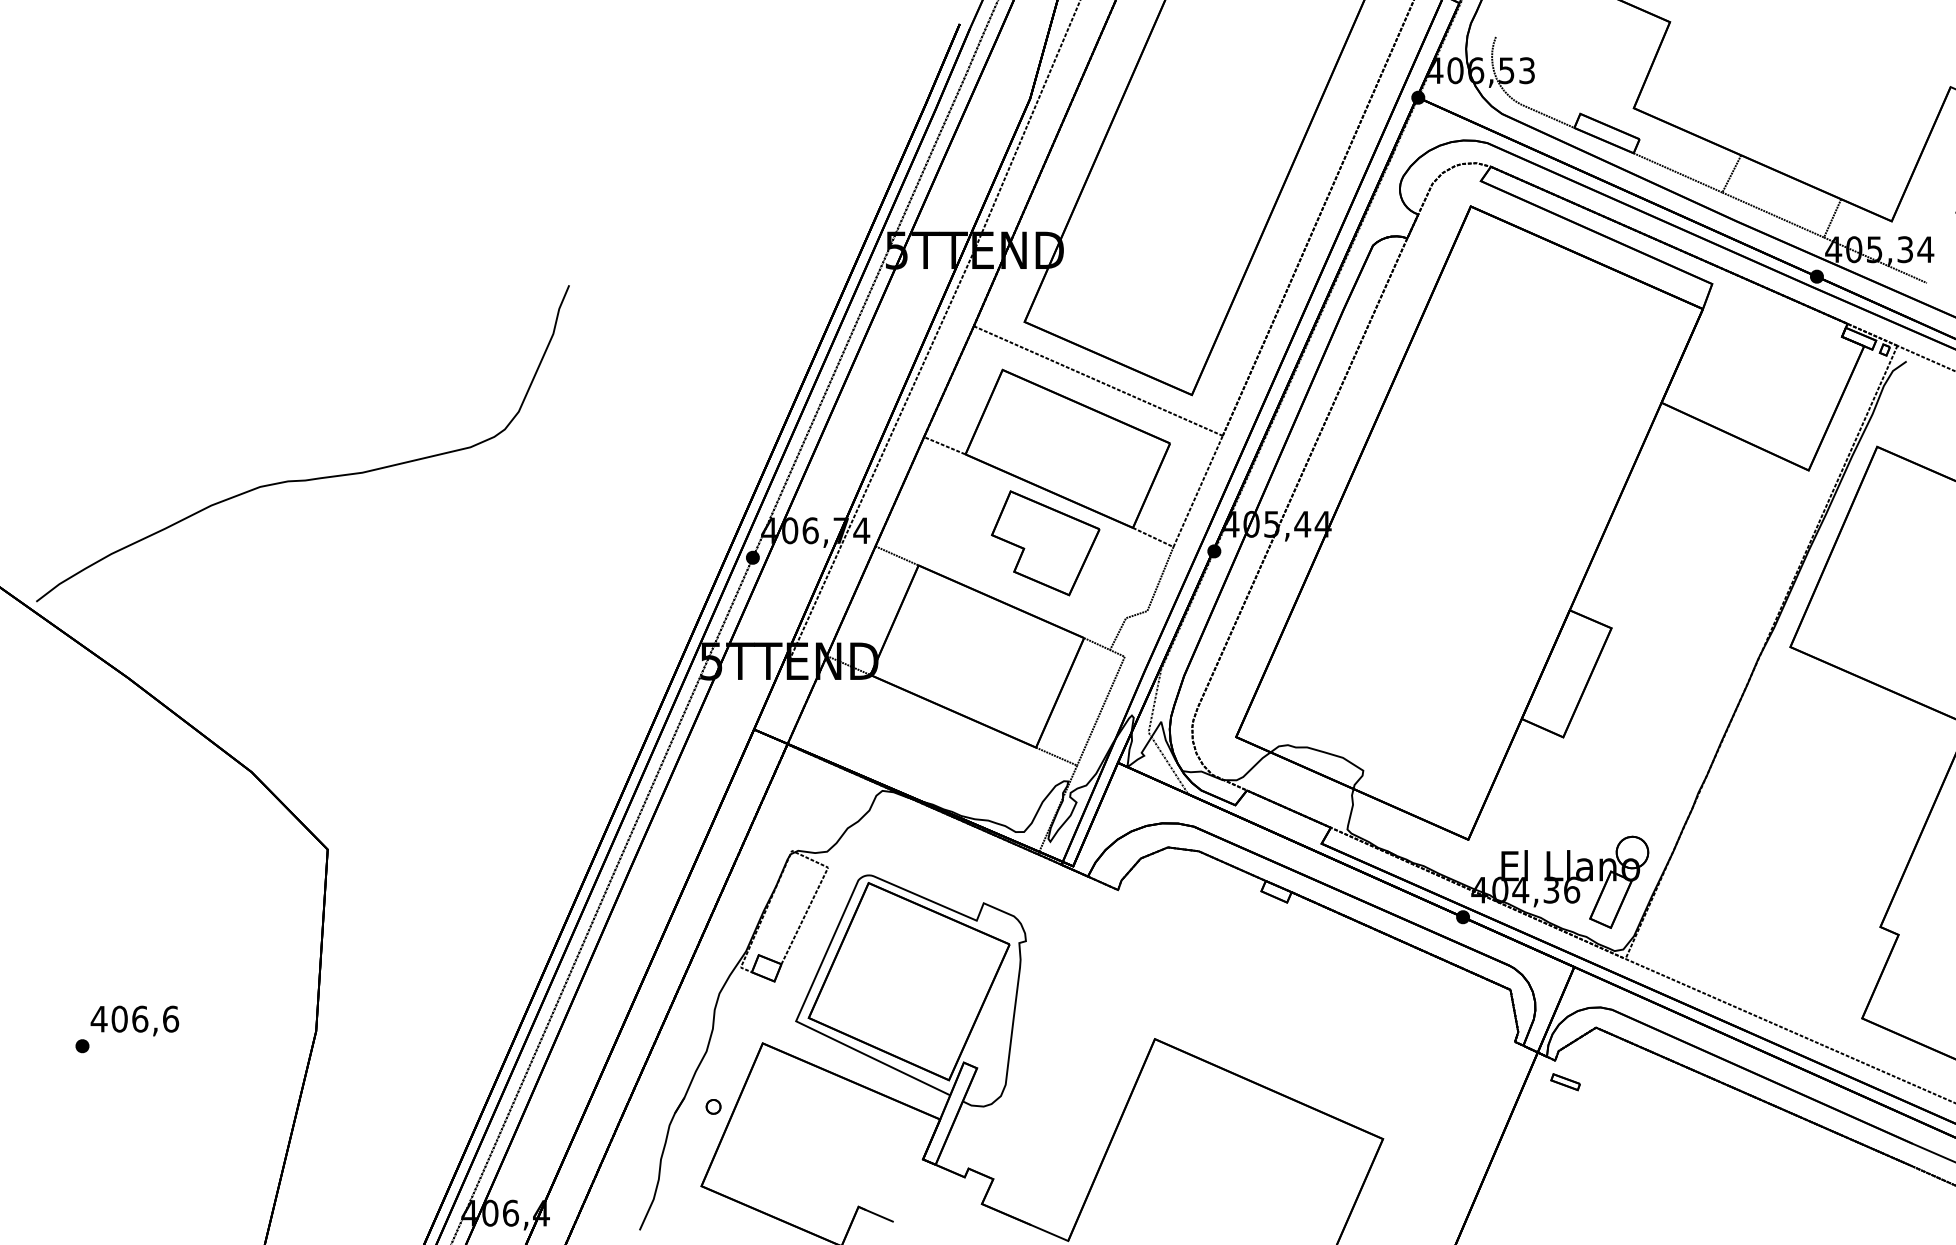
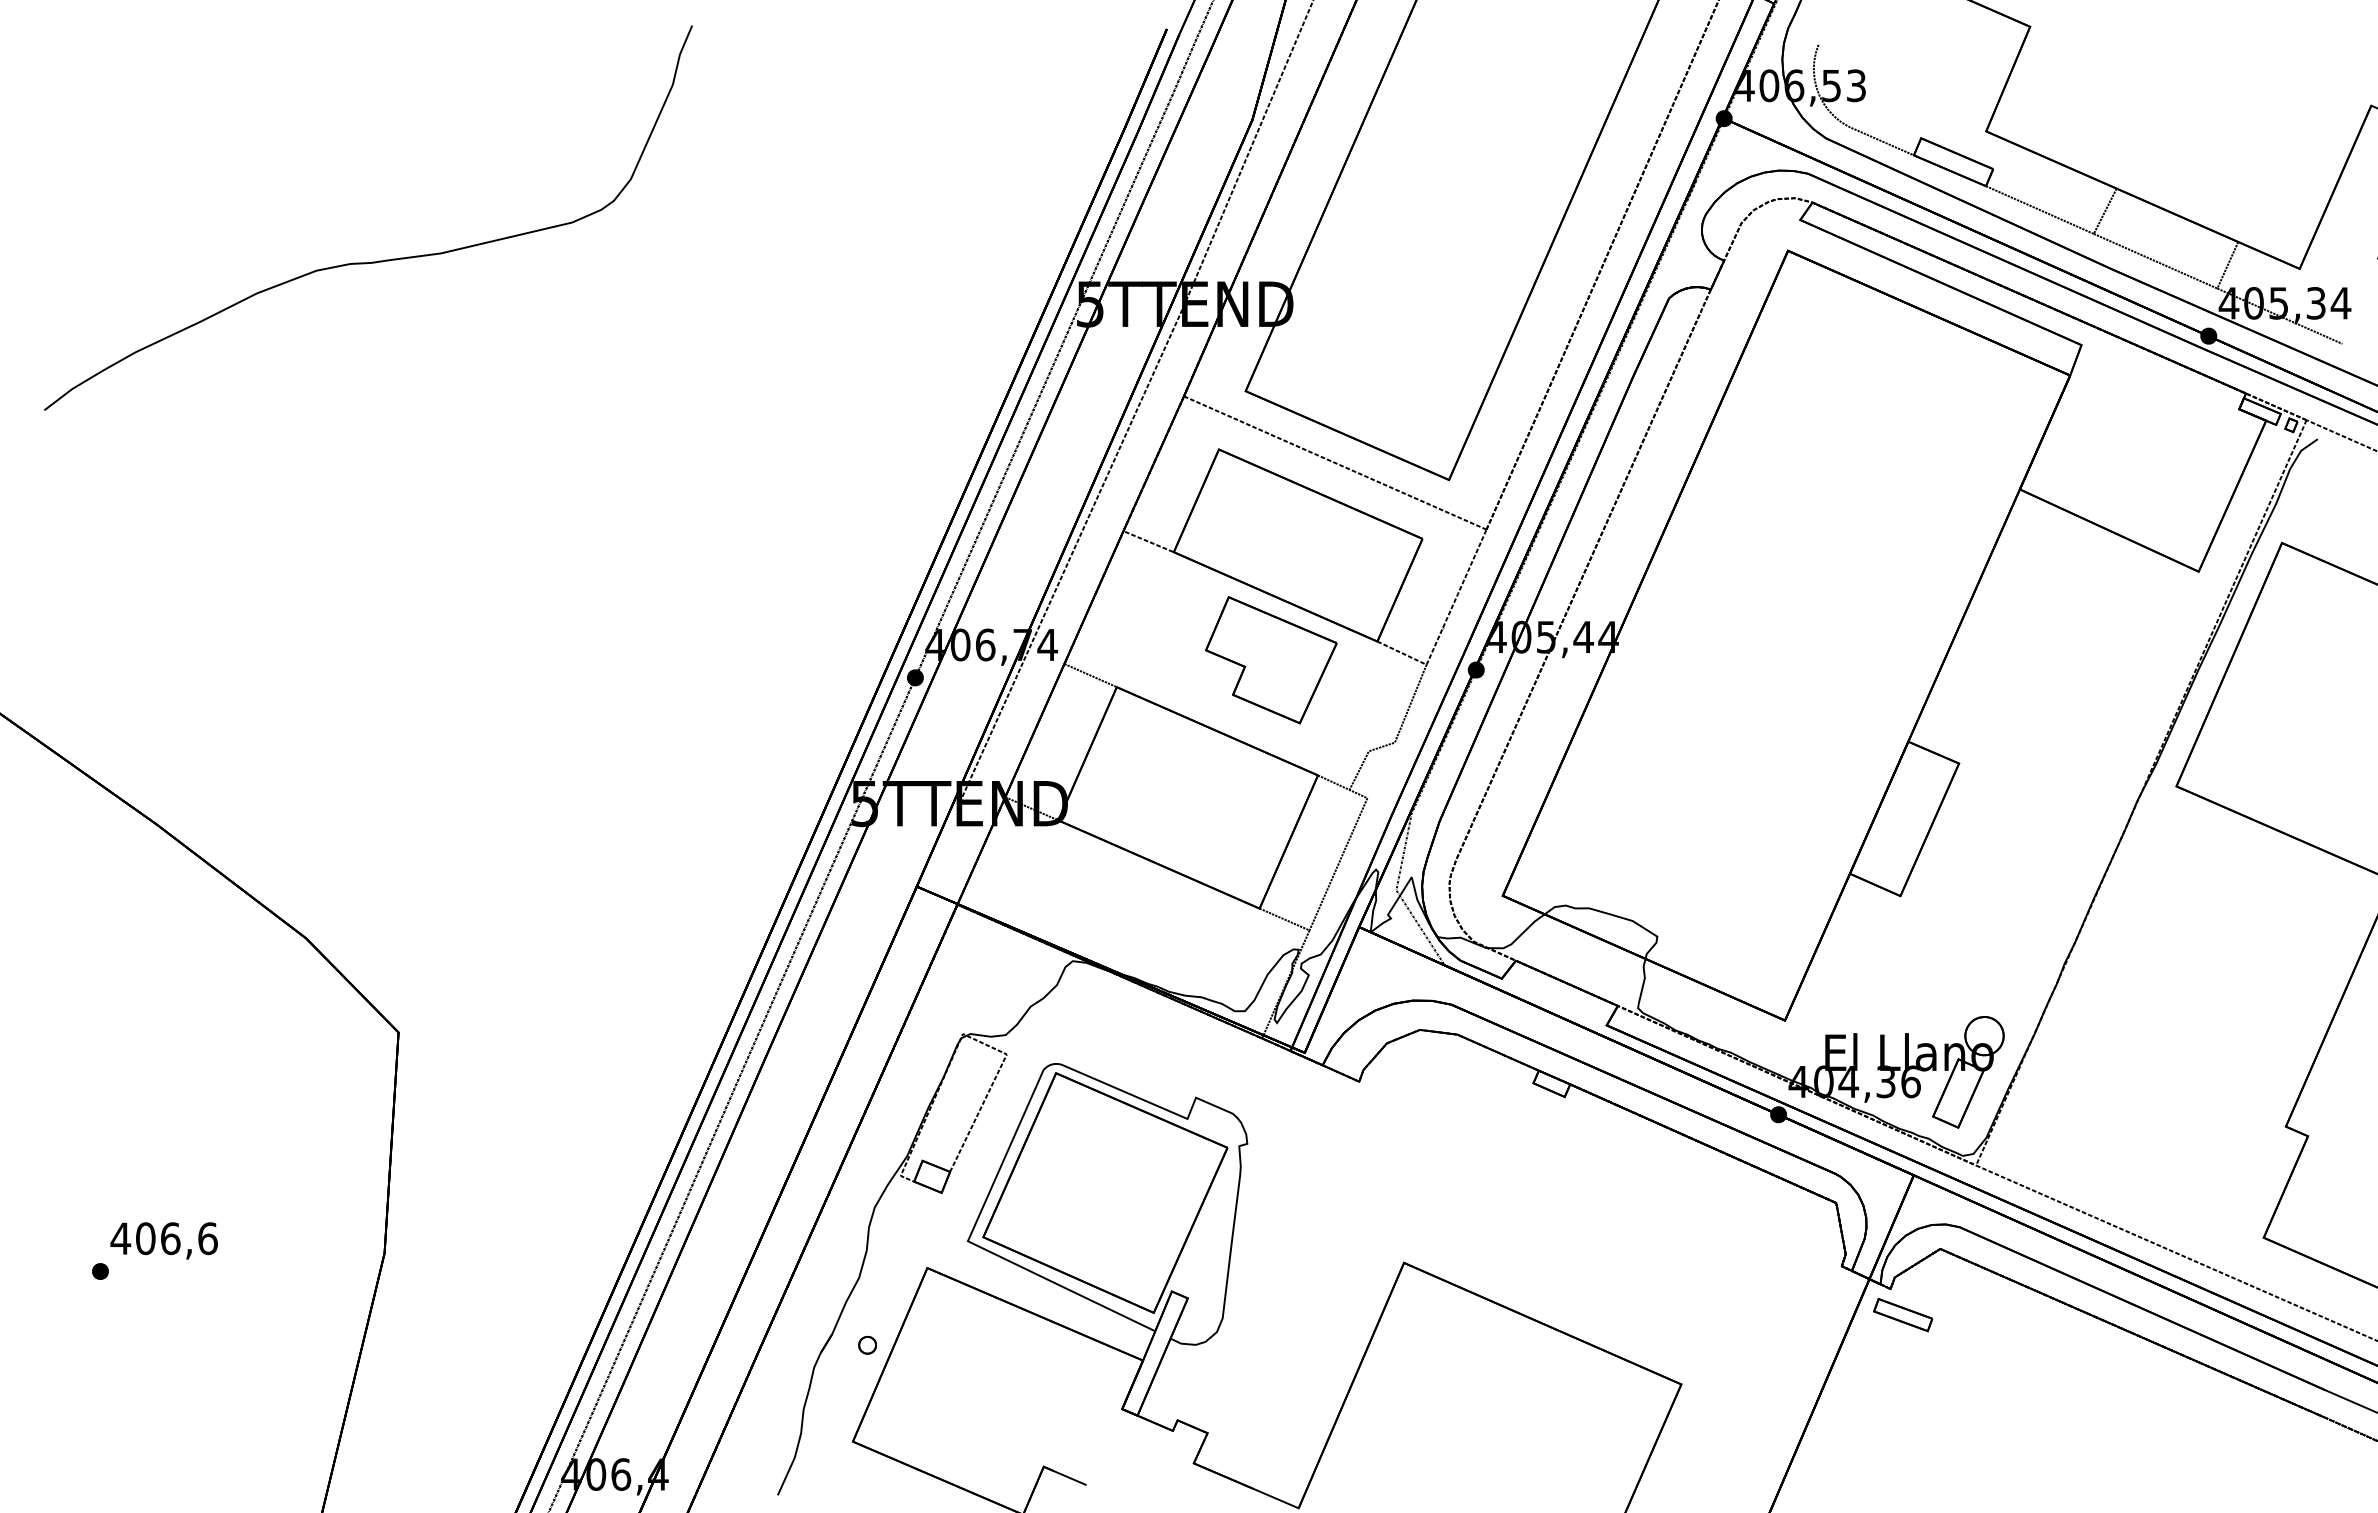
curve: (306, 479) -> (372, 261), moved
part: (1565, 1082) -> (1903, 1315), size x1.67

